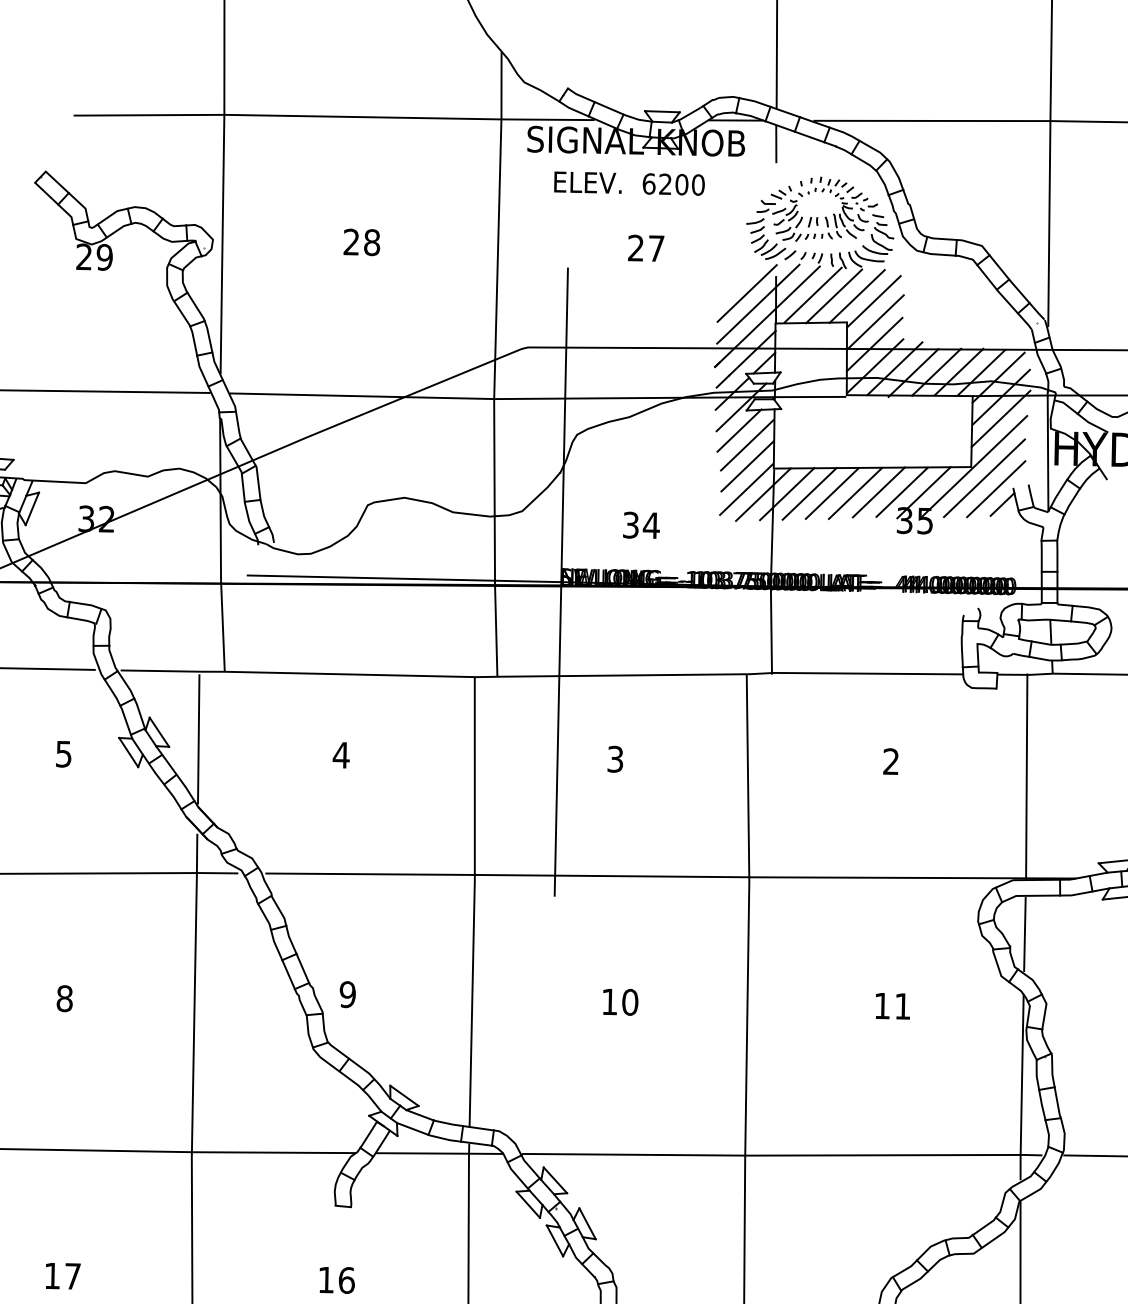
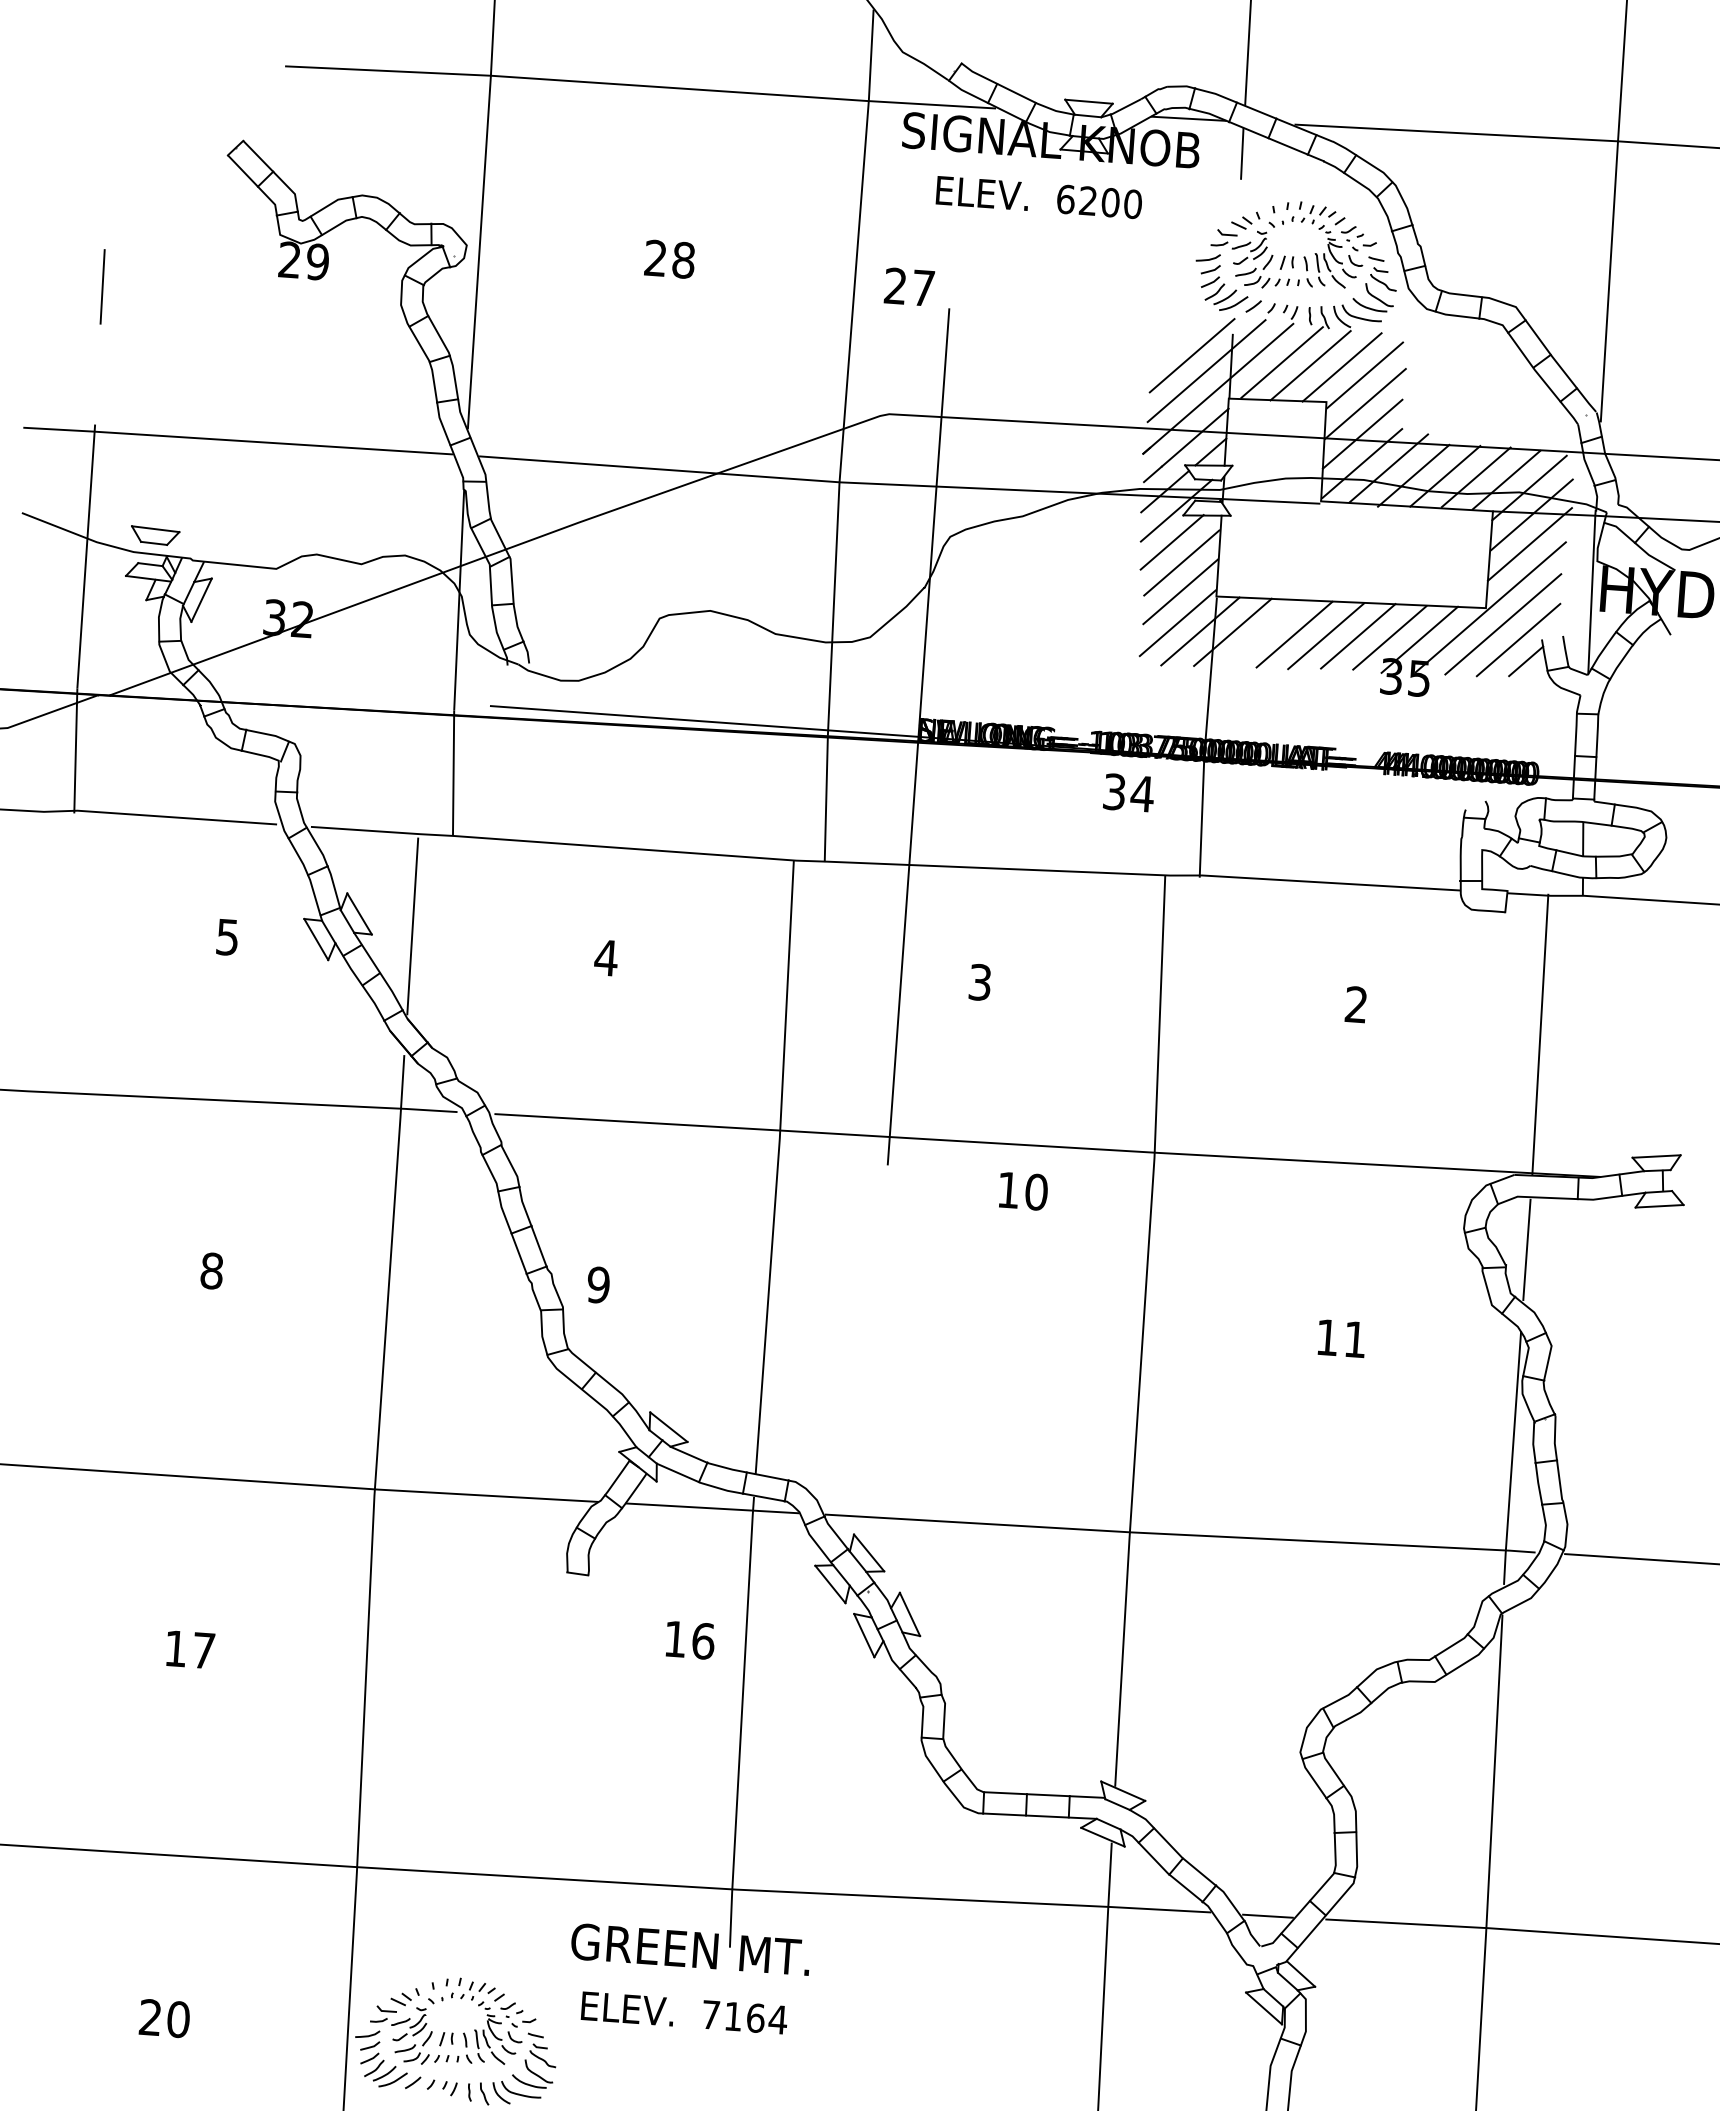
text: (646, 247) -> (909, 286), moved
line: (809, 493) -> (1263, 633), removed
text: (640, 525) -> (1127, 792), moved
text: (620, 1002) -> (1023, 1191), moved
text: (336, 1280) -> (689, 1640), moved

